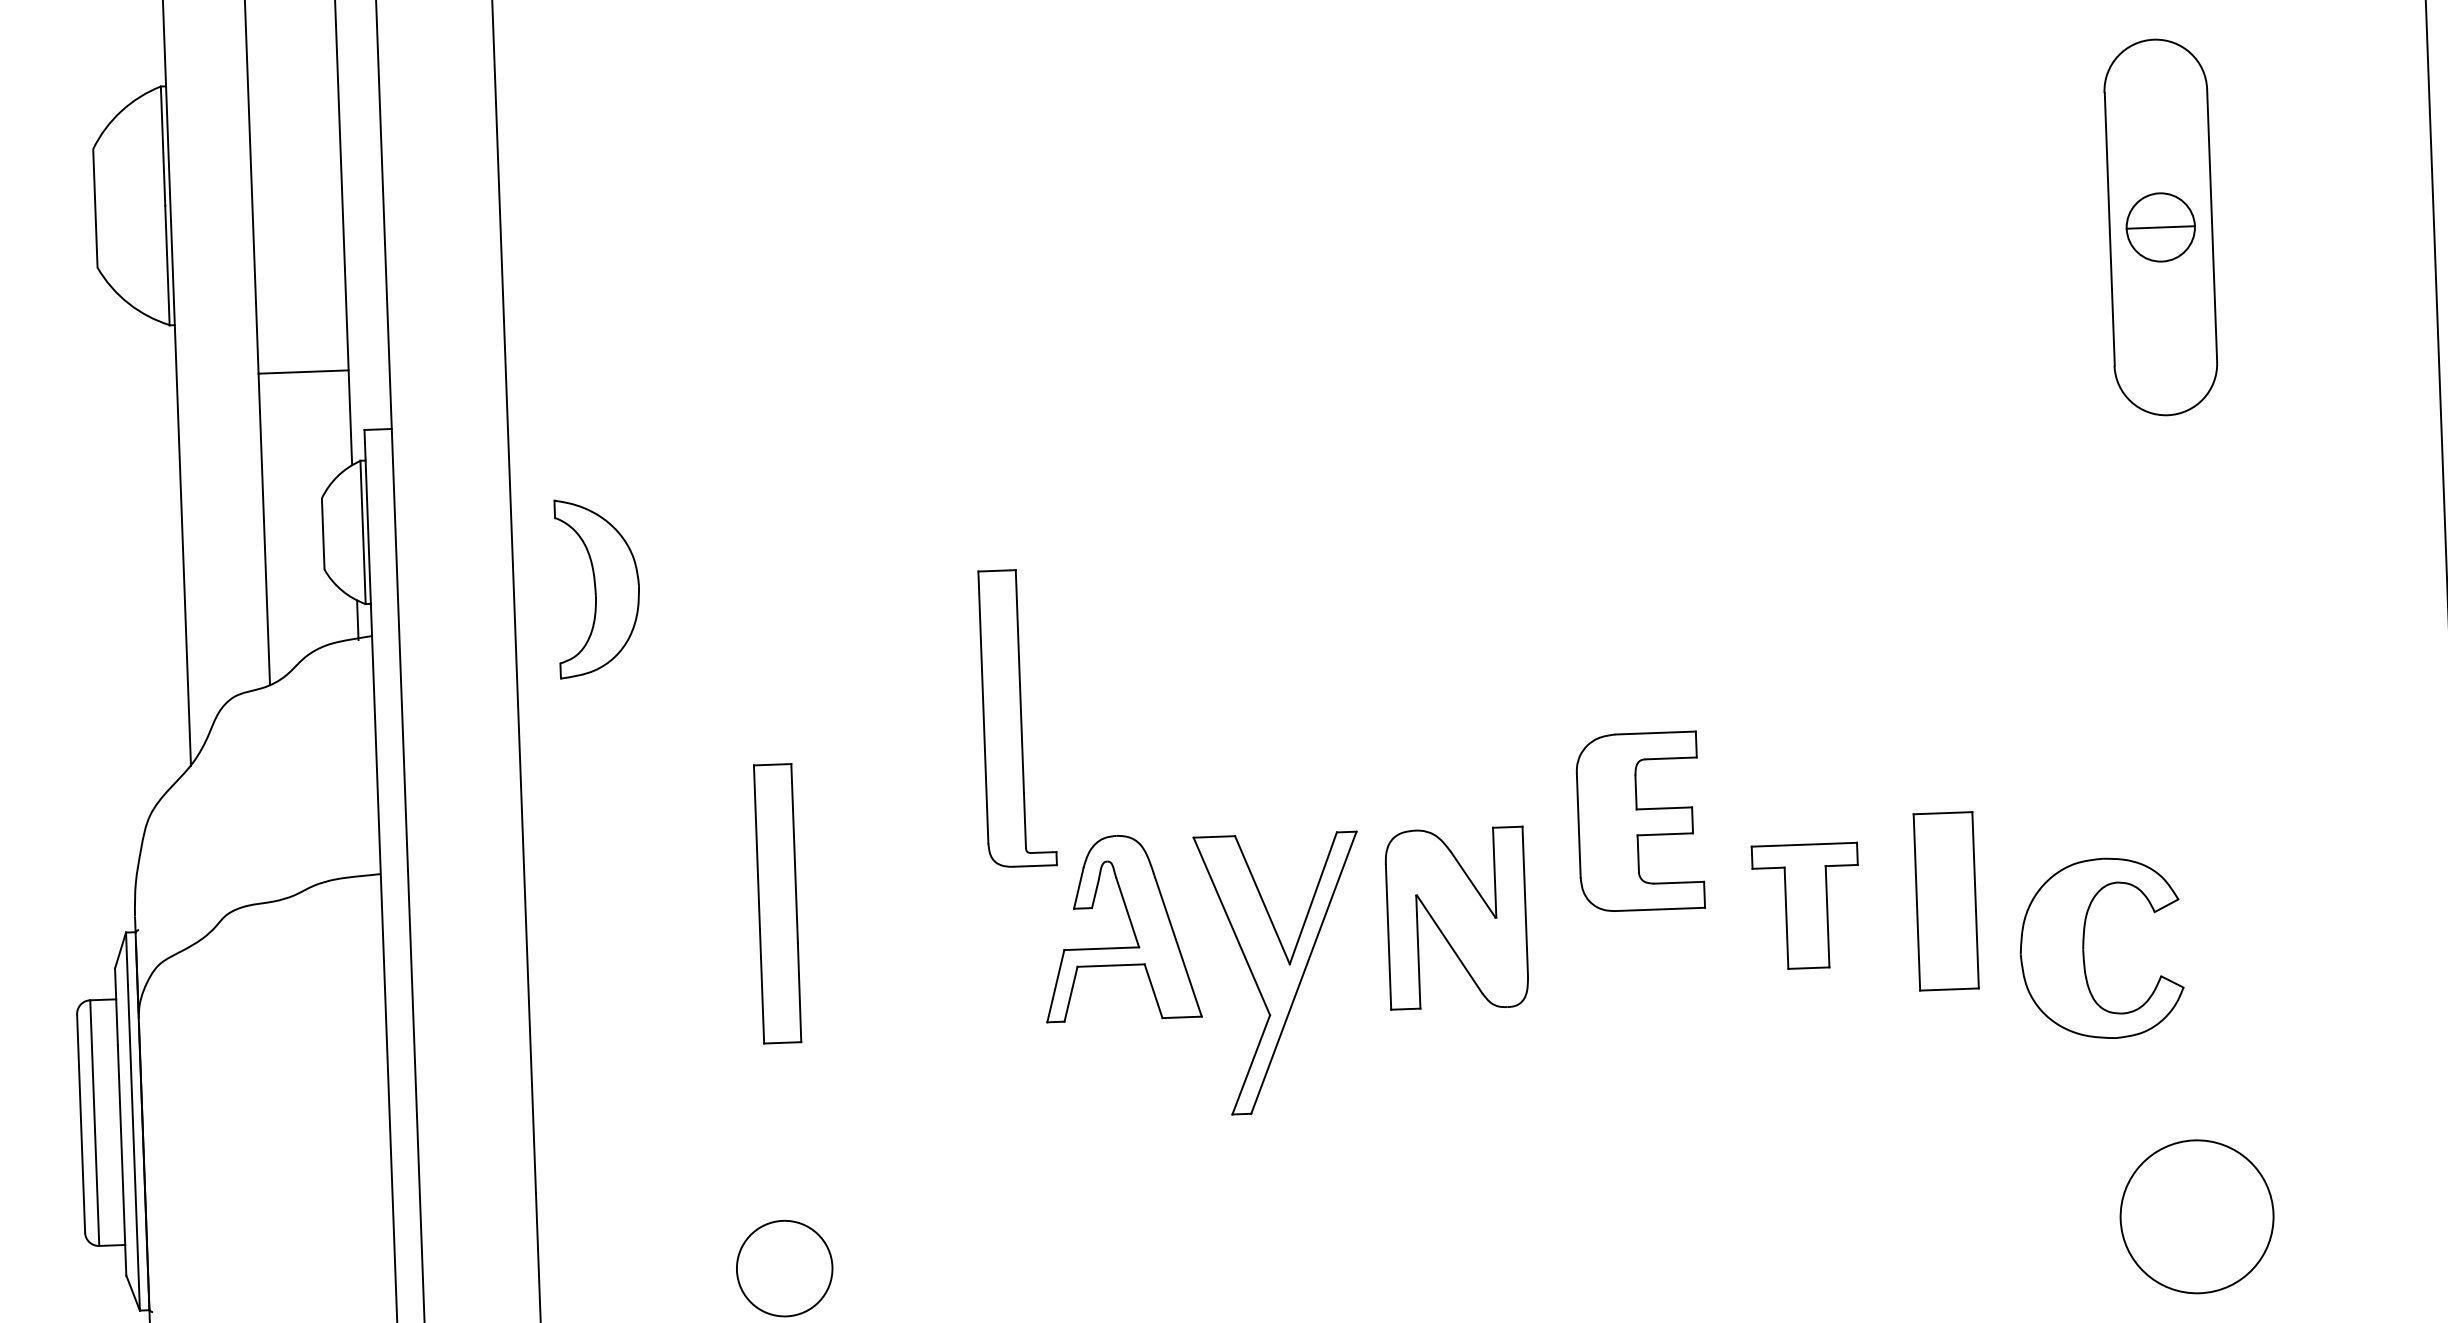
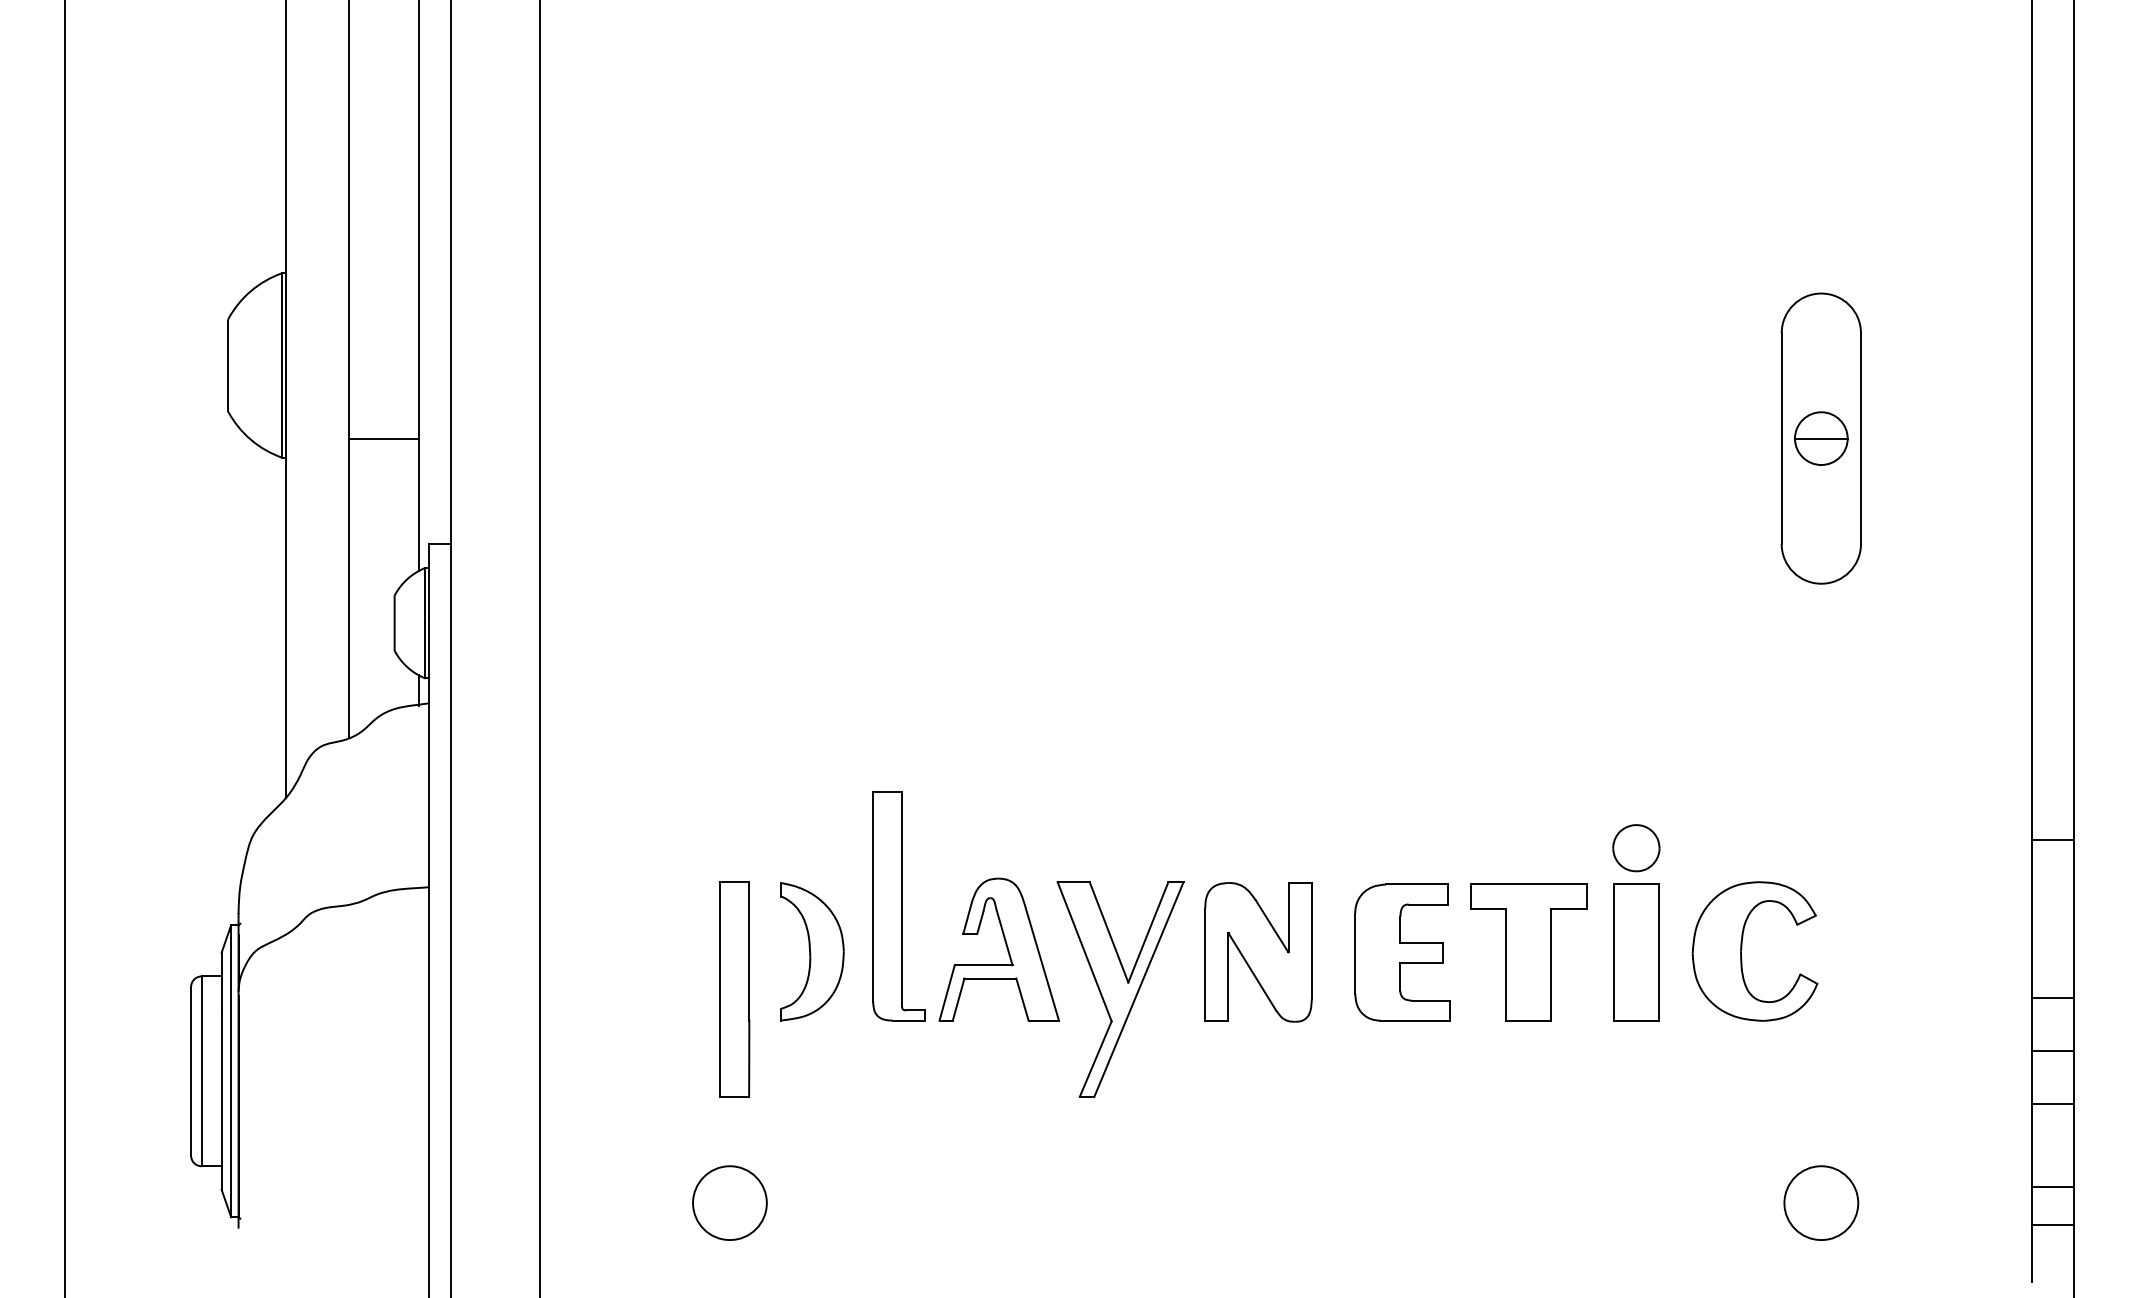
line: (302, 371) -> (383, 438), moved
part: (598, 587) -> (812, 951), moved
part: (1016, 718) -> (898, 906), moved
part: (1941, 766) -> (1636, 848), added
part: (1639, 821) -> (1402, 952), moved
part: (777, 903) -> (734, 989), moved
part: (1806, 906) -> (1528, 952), size x1.43
part: (2084, 945) -> (1742, 948), moved
circle: (2197, 1217) -> (1821, 1203), size x0.62

